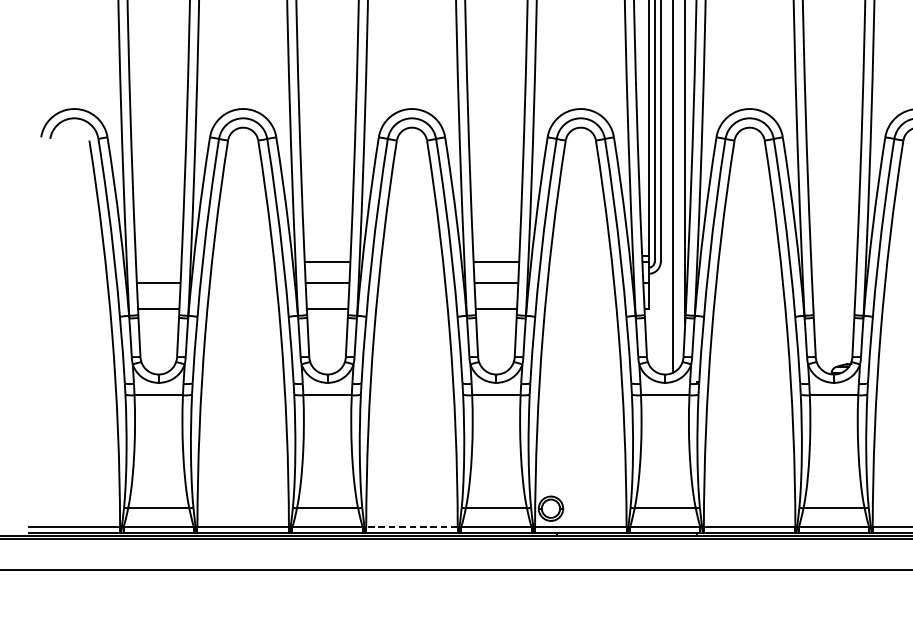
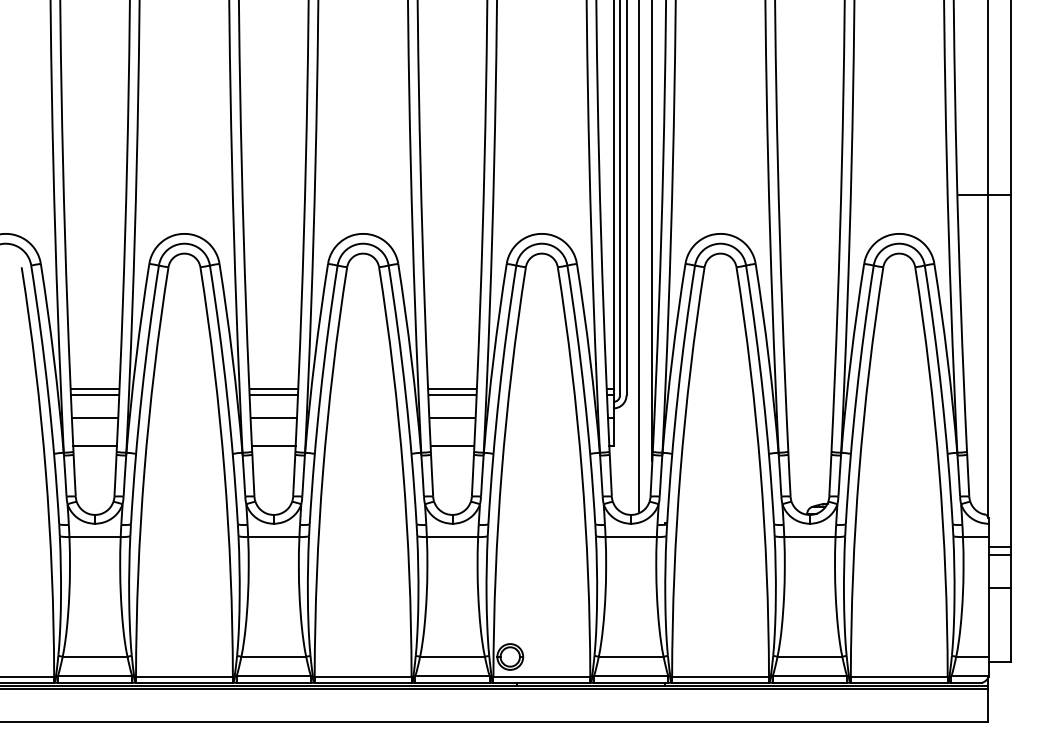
line: (158, 256) -> (94, 389), added
line: (327, 256) -> (273, 389), added
line: (496, 256) -> (452, 389), added
line: (158, 261) -> (94, 395), added
line: (411, 527) -> (362, 676), dashed -> solid

